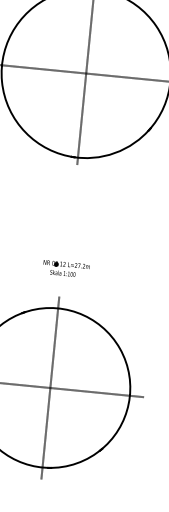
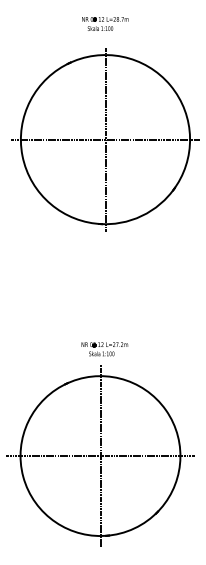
part: (66, 269) -> (104, 349), moved

